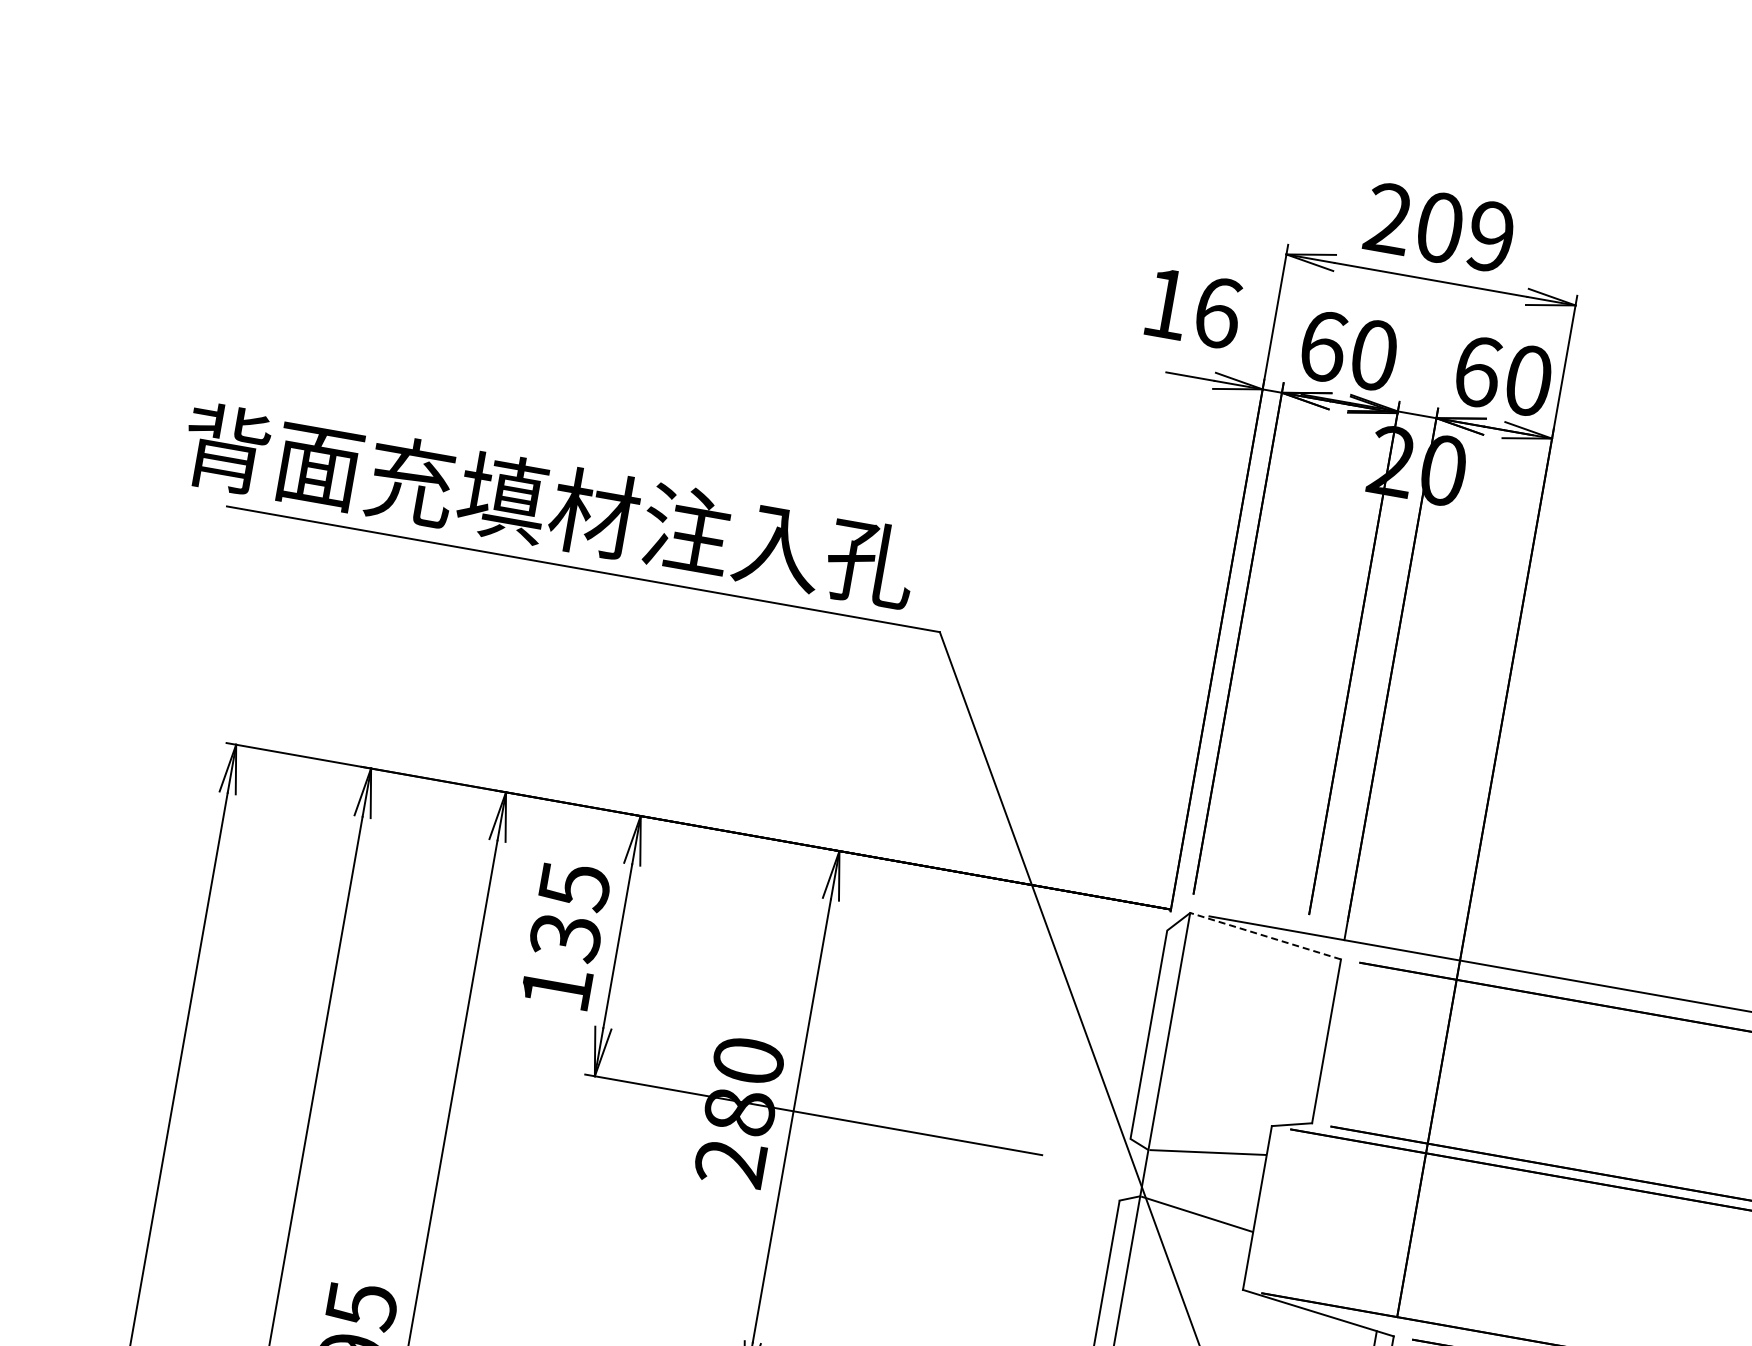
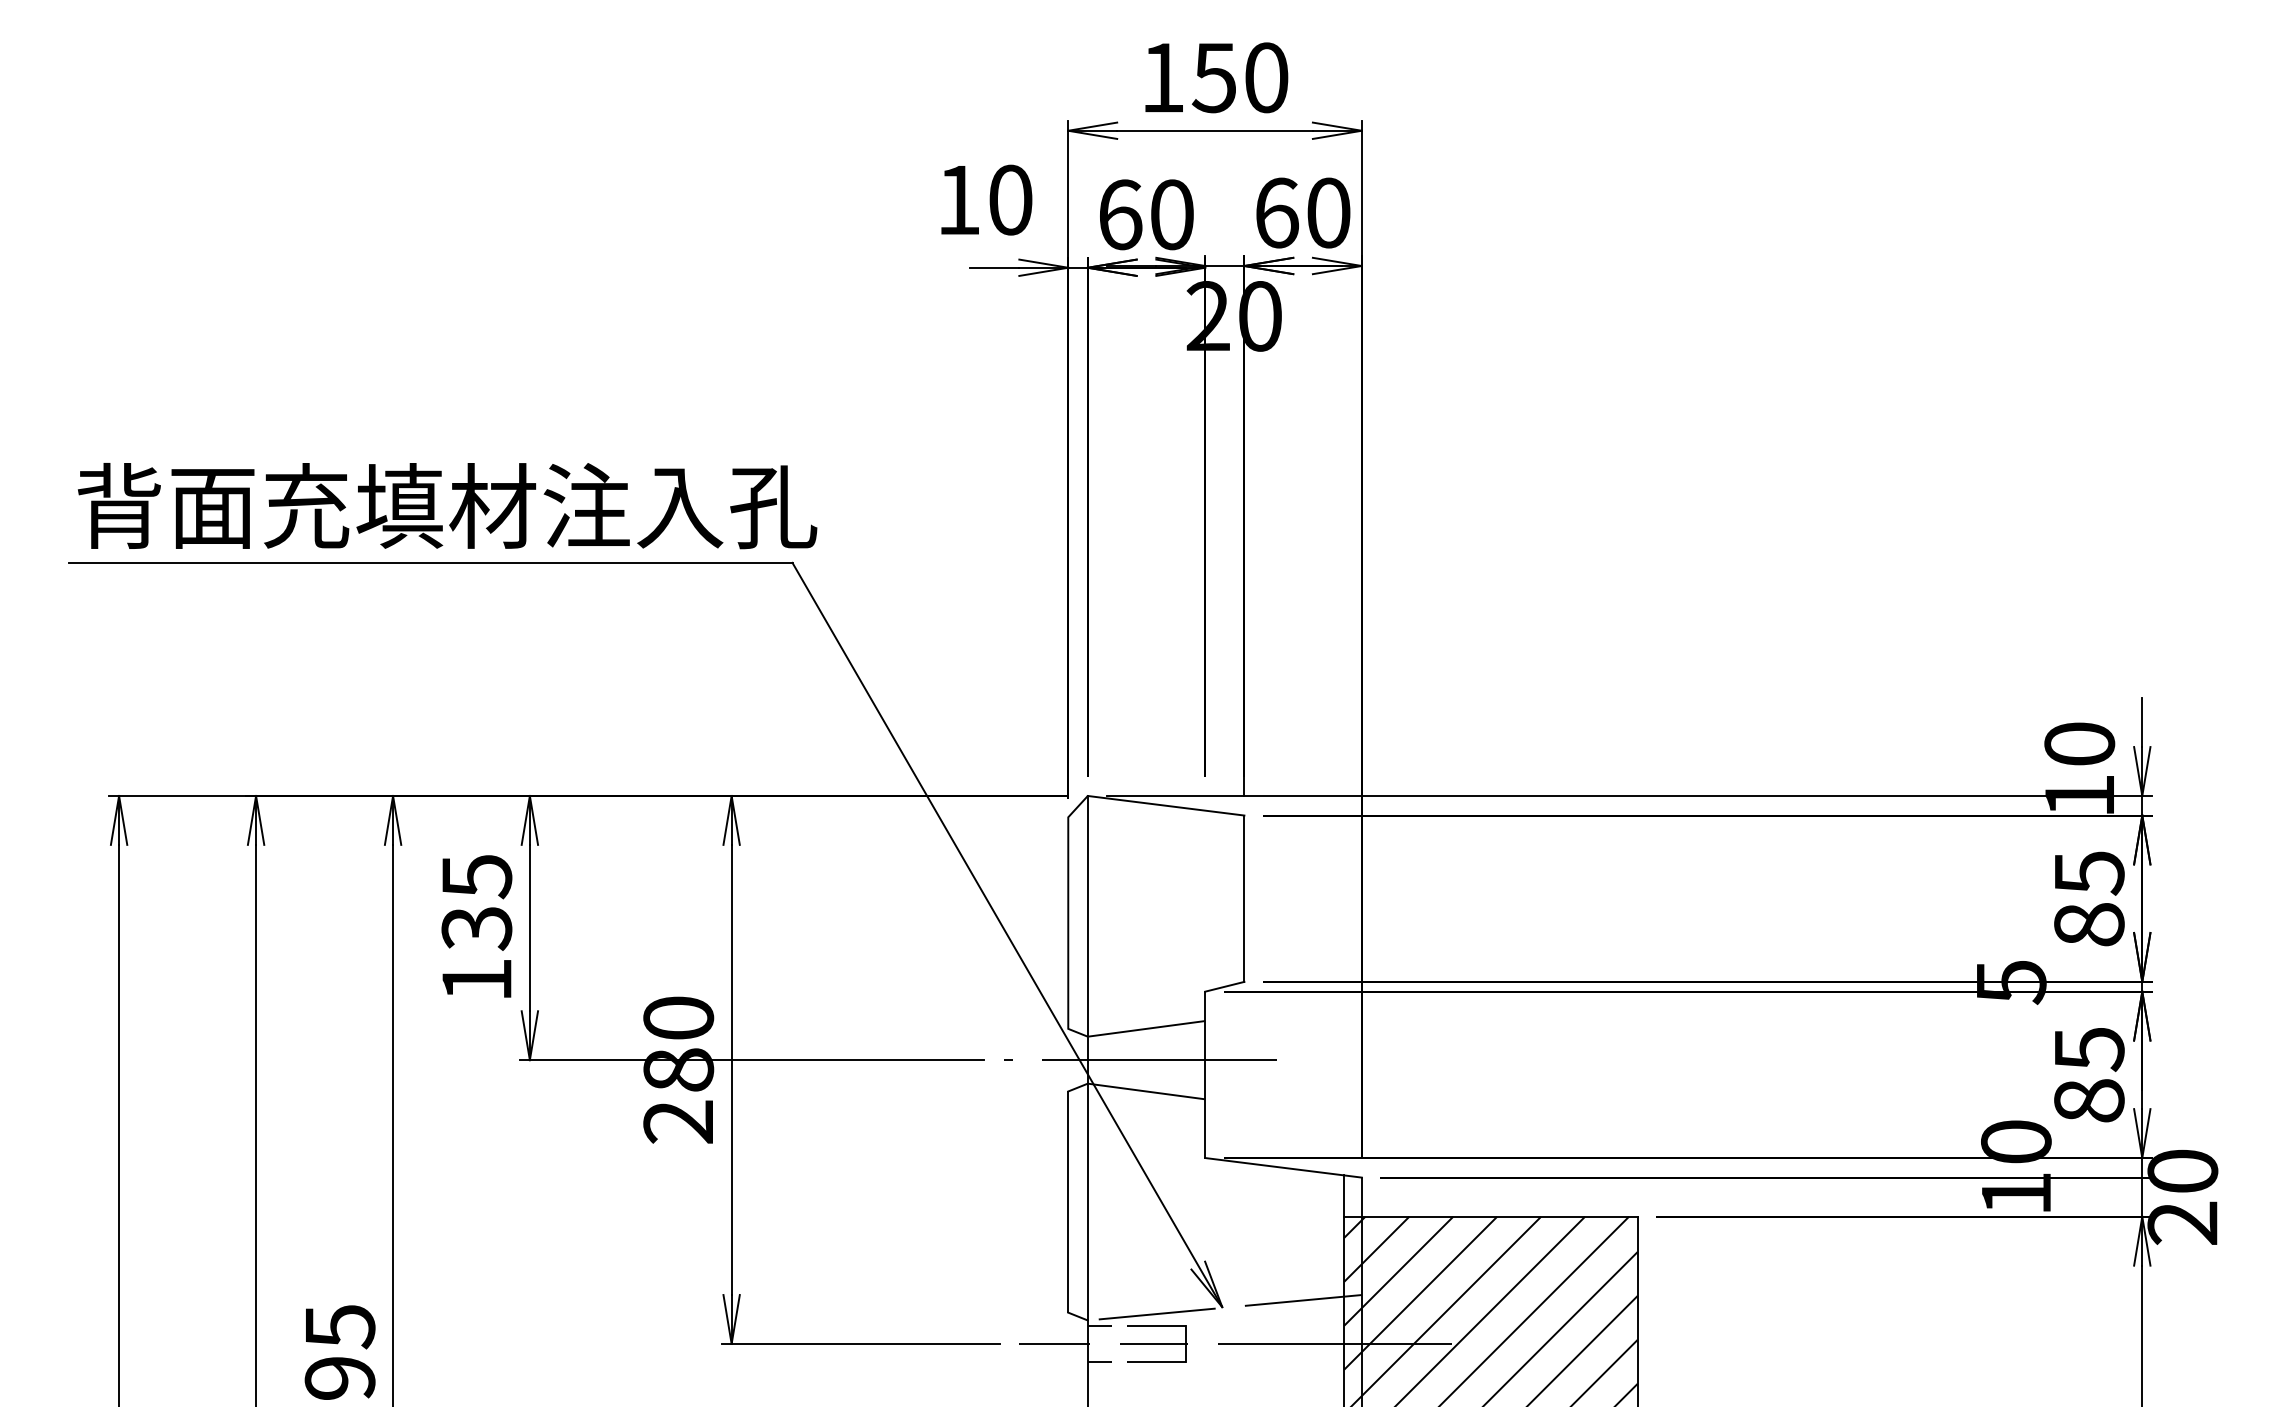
text: (1439, 227) -> (1214, 77), 209 -> 150
text: (1217, 312) -> (1010, 199), 16 -> 10
text: (549, 506) -> (447, 506), moved
line: (1266, 936) -> (1166, 805), dashed -> solid
line: (1196, 1182) -> (1140, 1060), added

